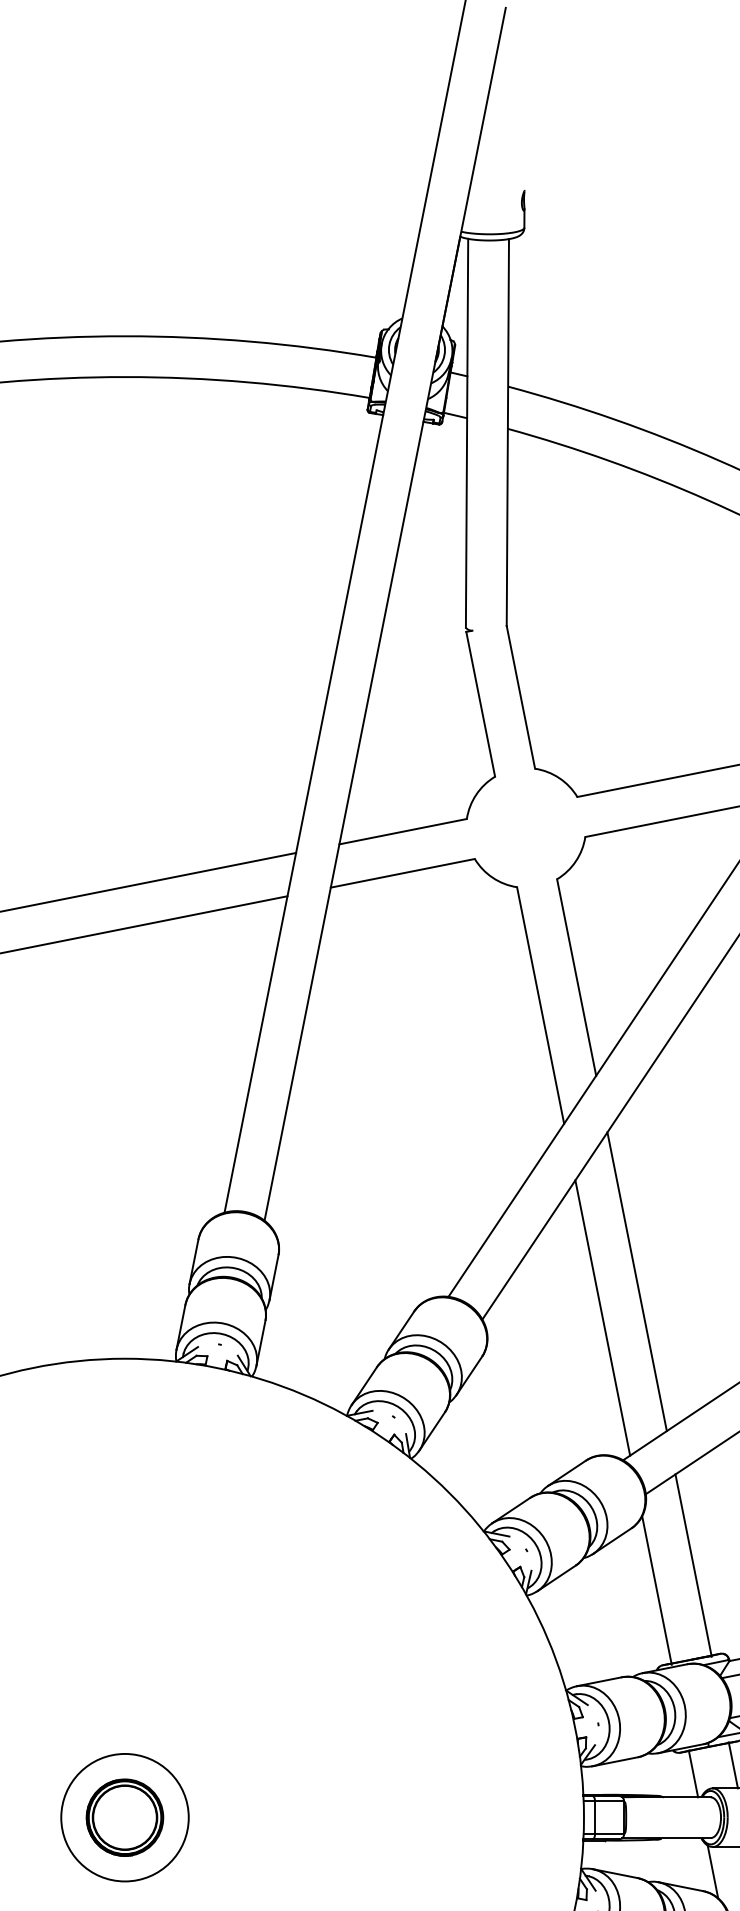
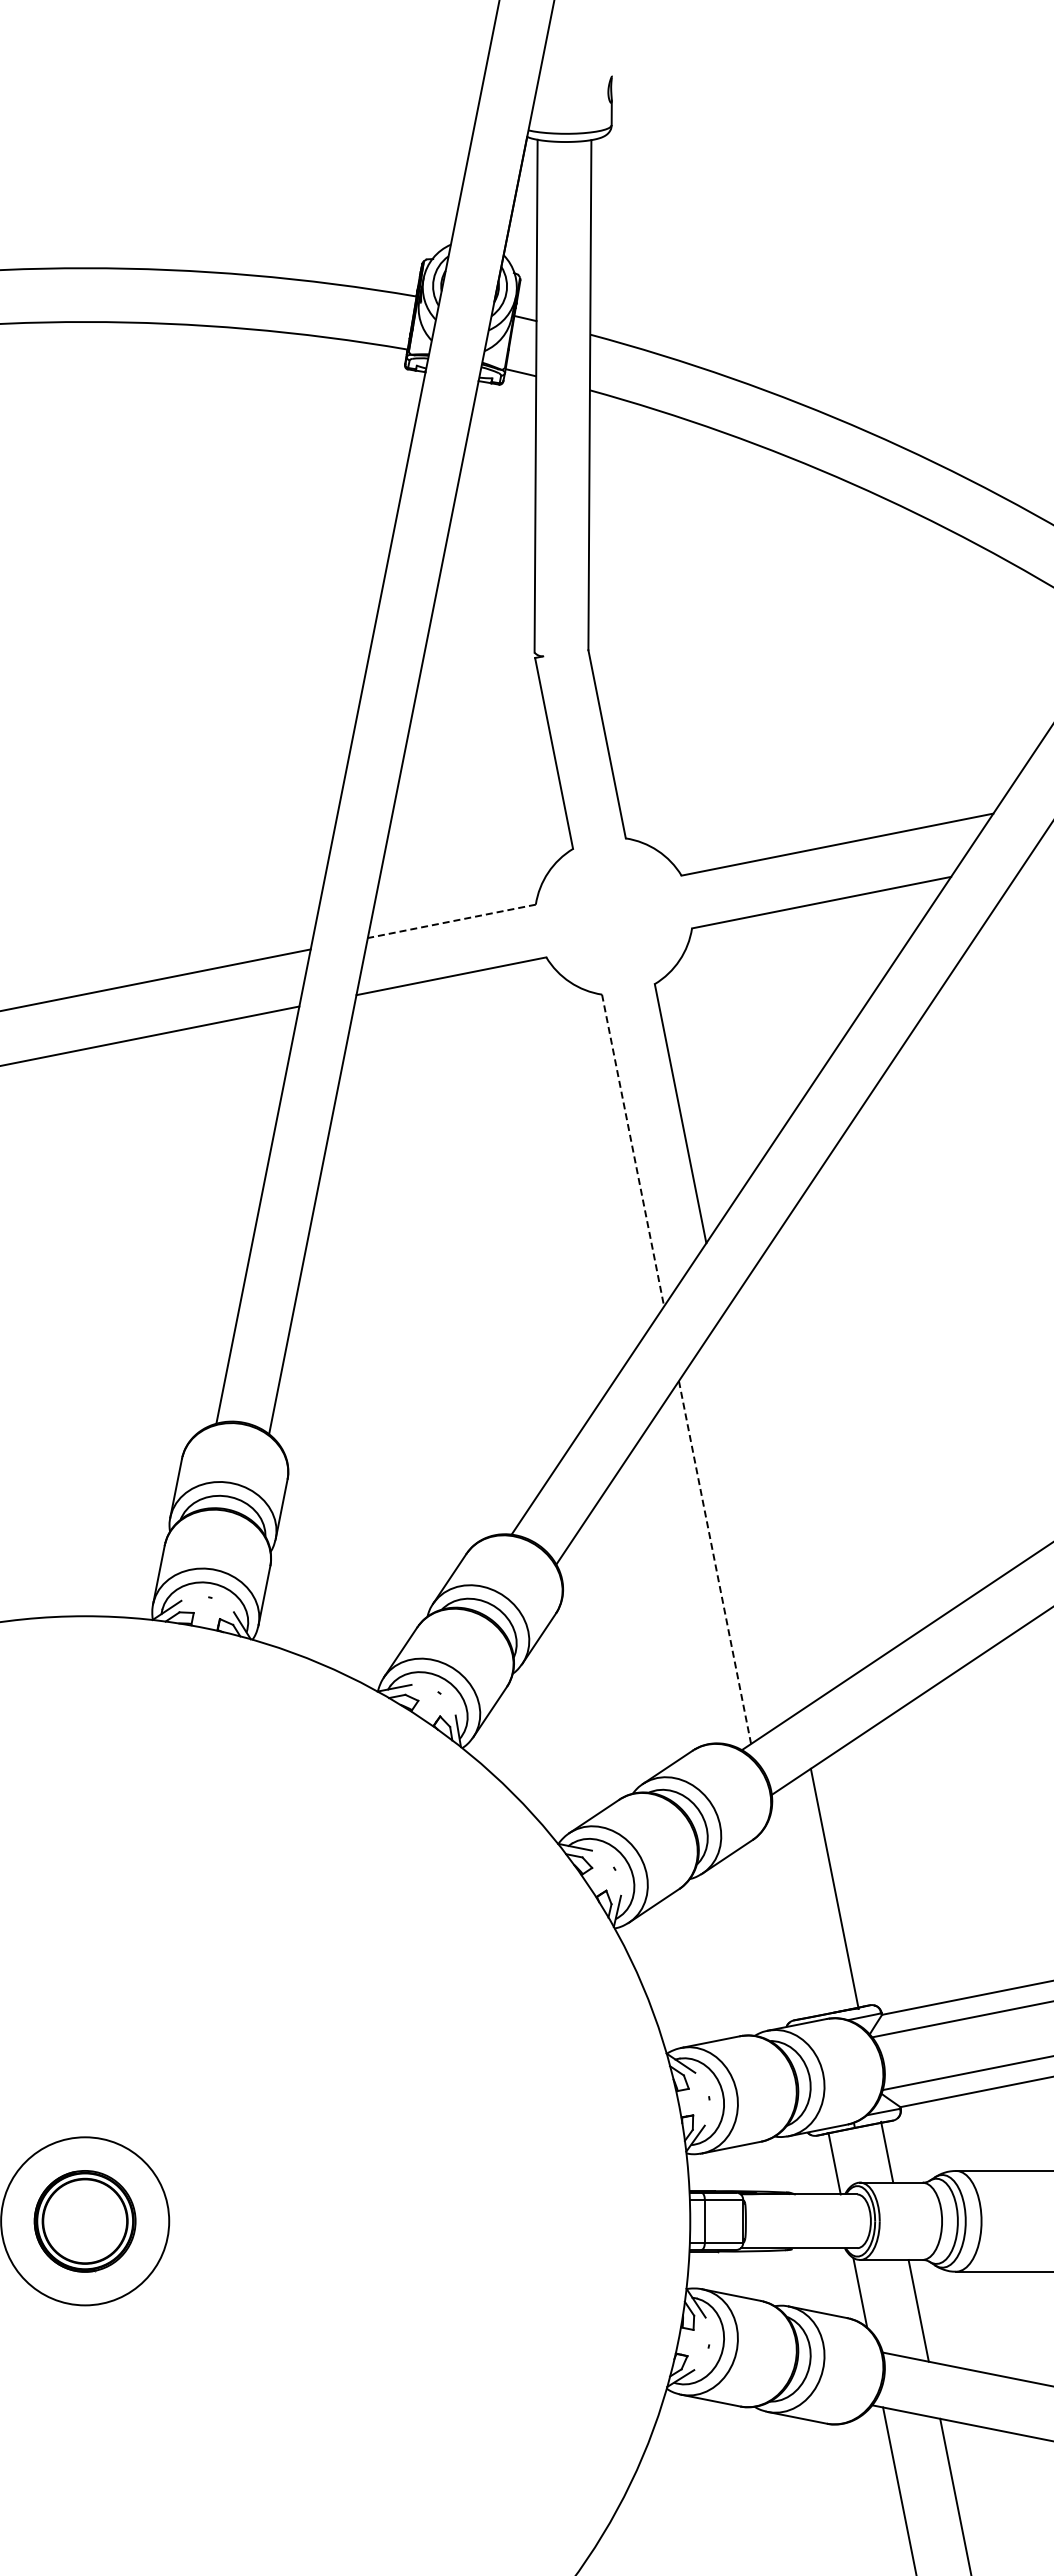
line: (402, 831) -> (451, 921), solid -> dashed
line: (540, 1005) -> (633, 1150), solid -> dashed
line: (637, 1281) -> (760, 1514), removed
line: (603, 1317) -> (715, 1562), solid -> dashed
line: (656, 1590) -> (785, 1921), removed

